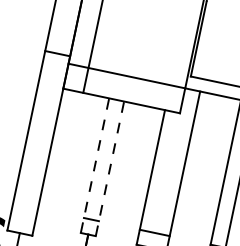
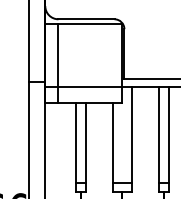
line: (94, 165) -> (75, 147), dashed -> solid
line: (110, 168) -> (85, 147), dashed -> solid

